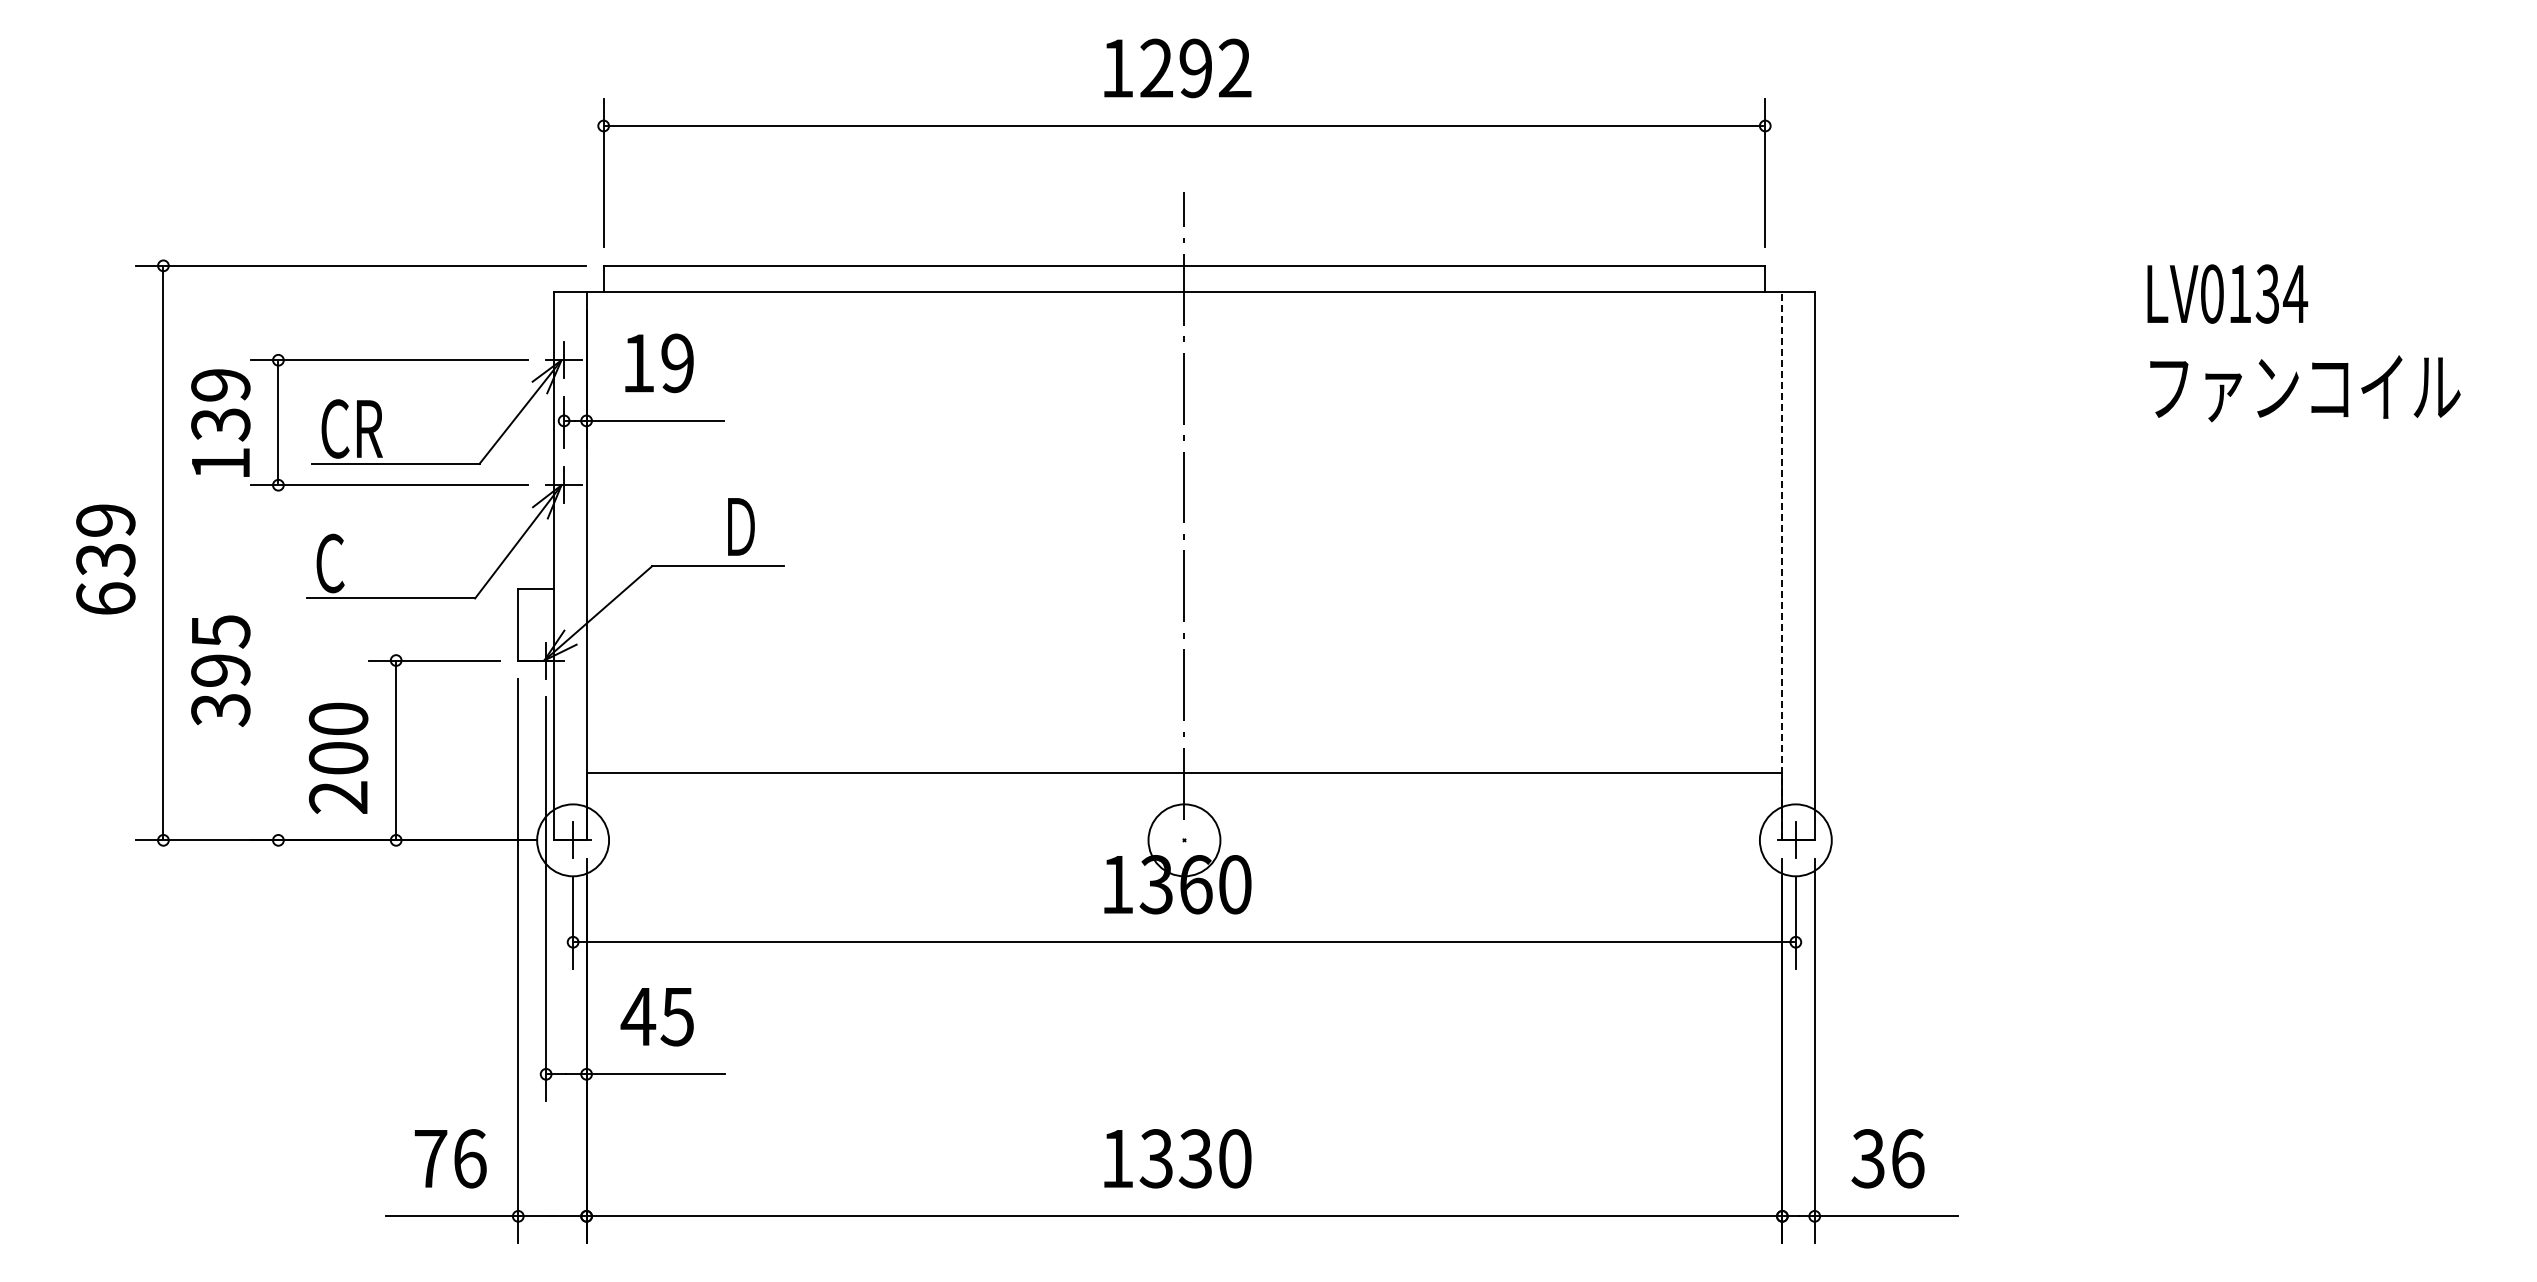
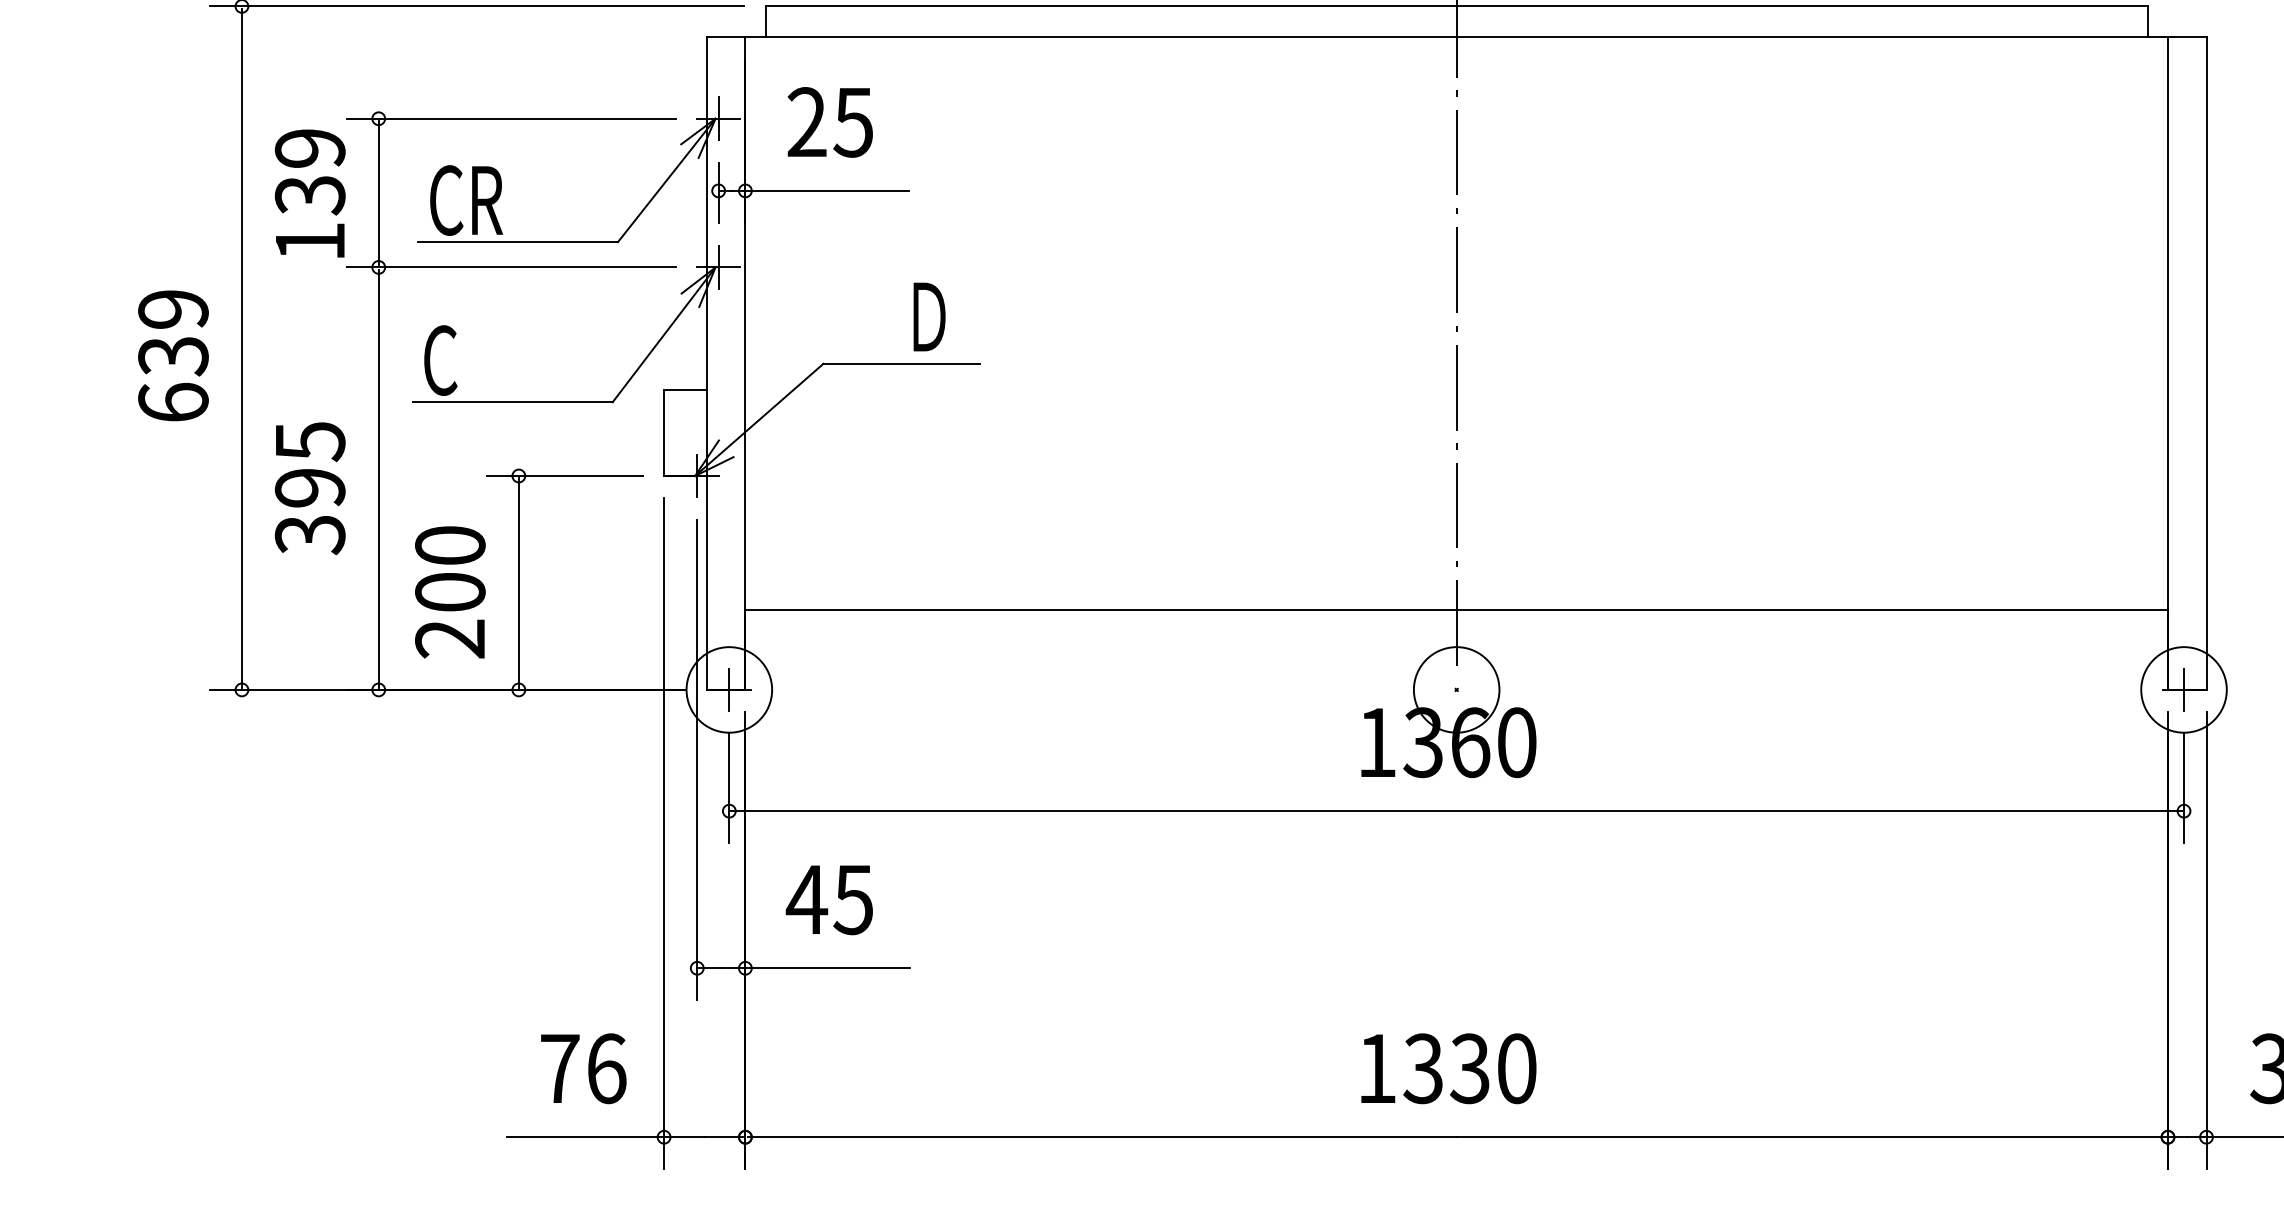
text: (657, 363) -> (829, 122), 19 -> 25
line: (1782, 565) -> (2168, 362), dashed -> solid
line: (278, 662) -> (378, 478), added

